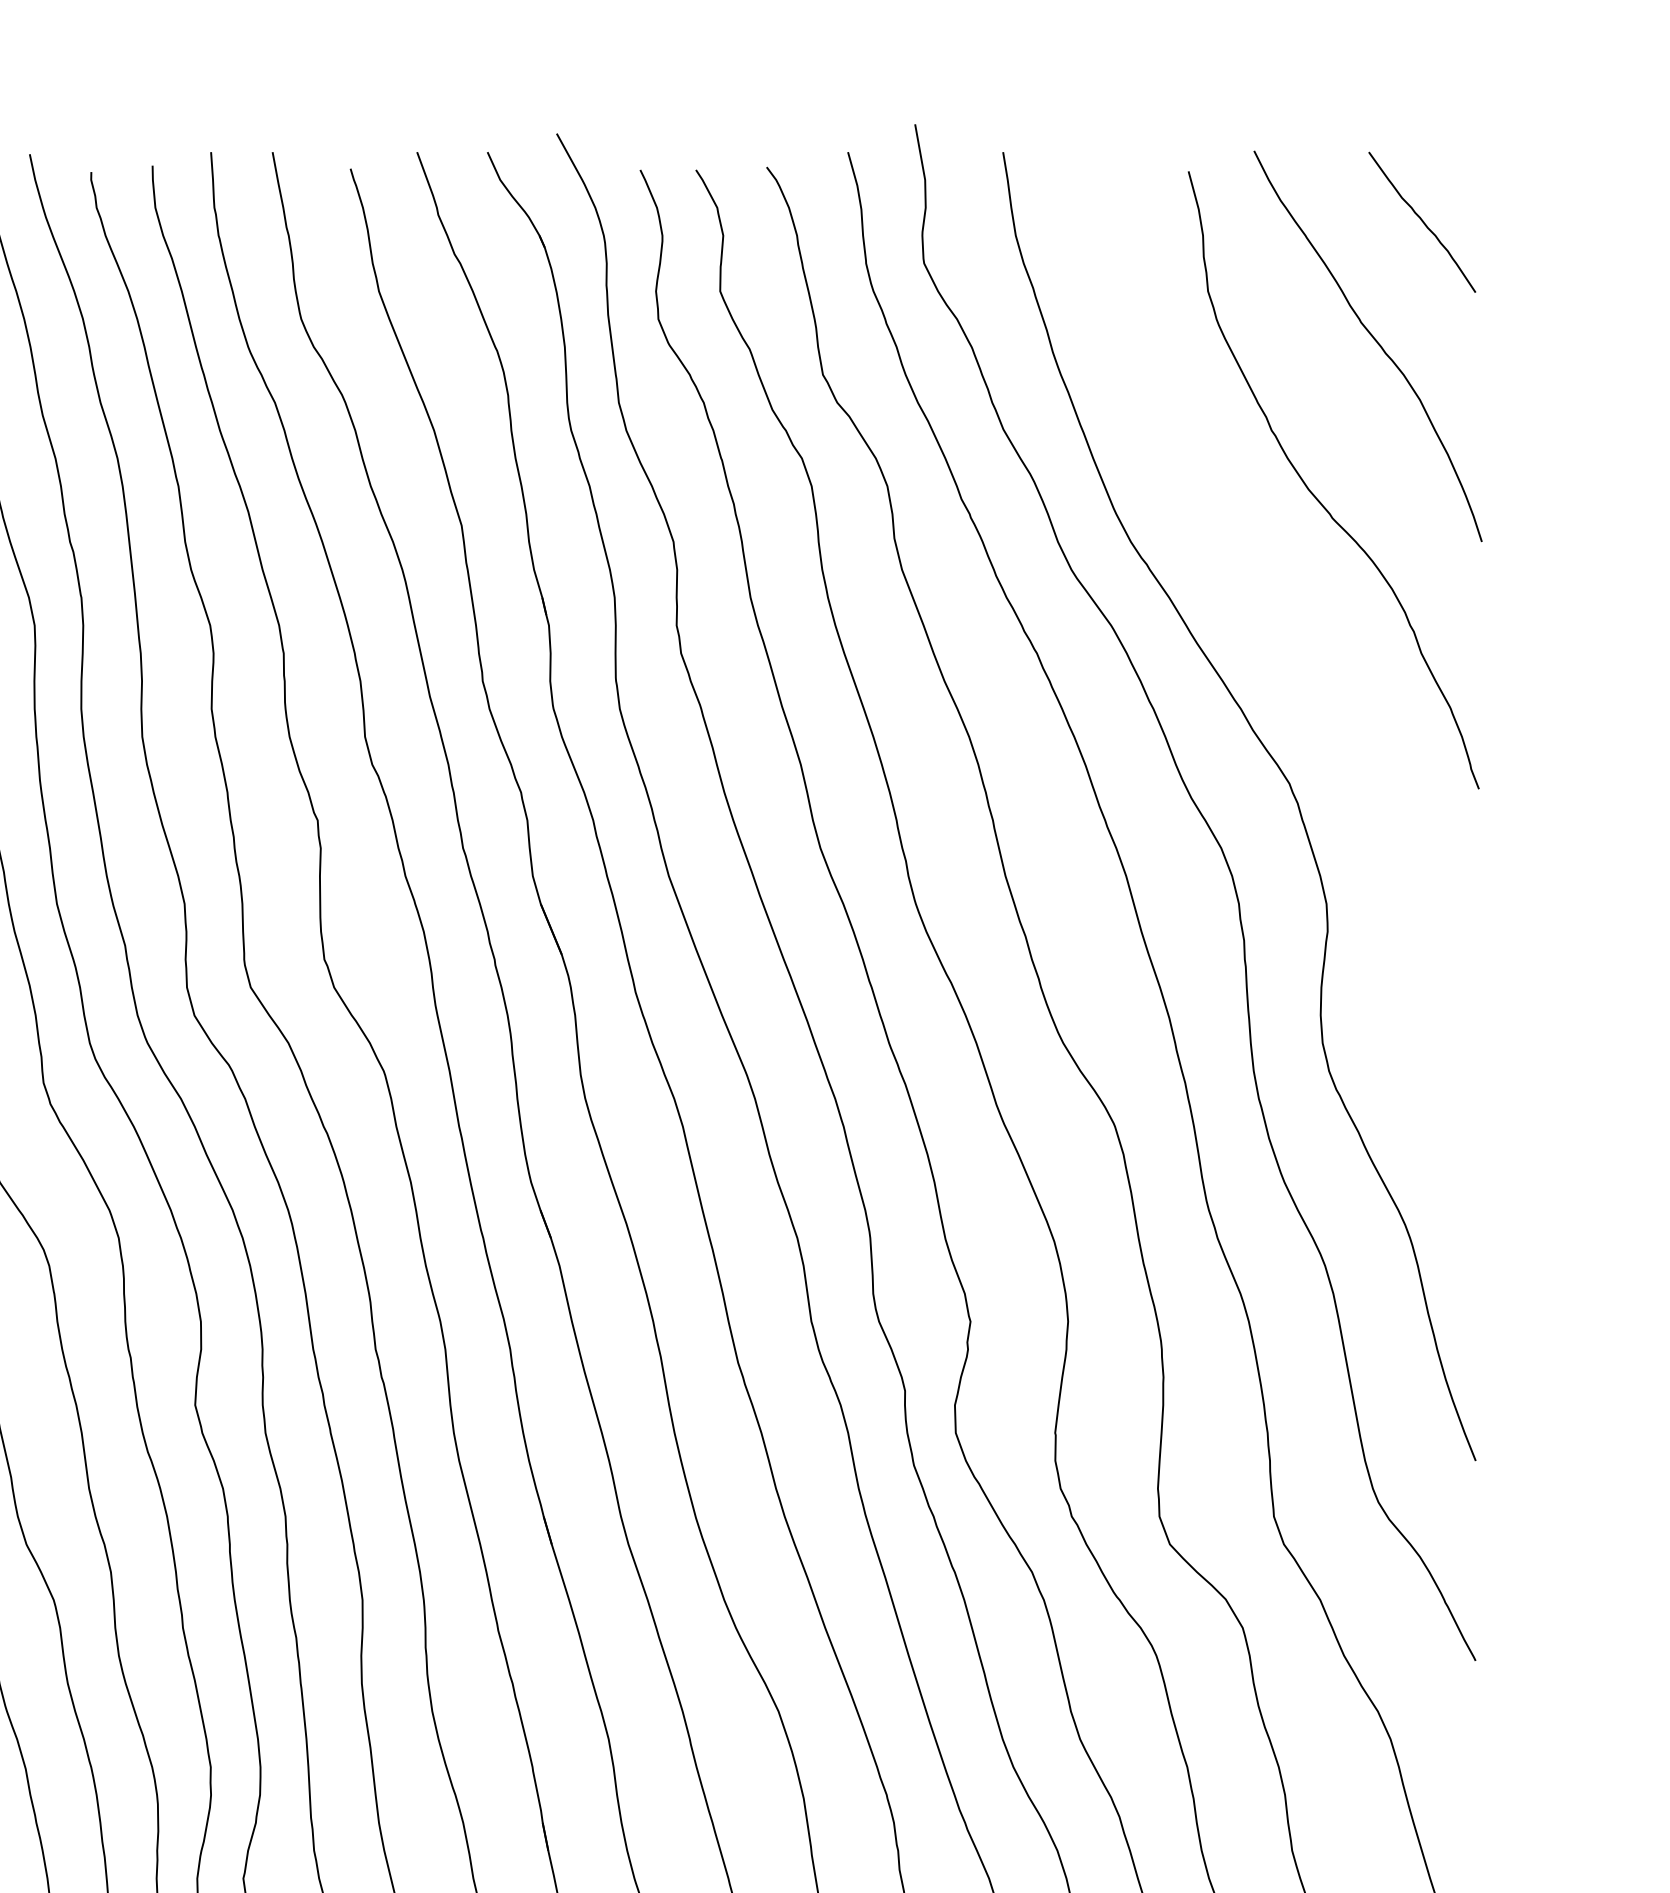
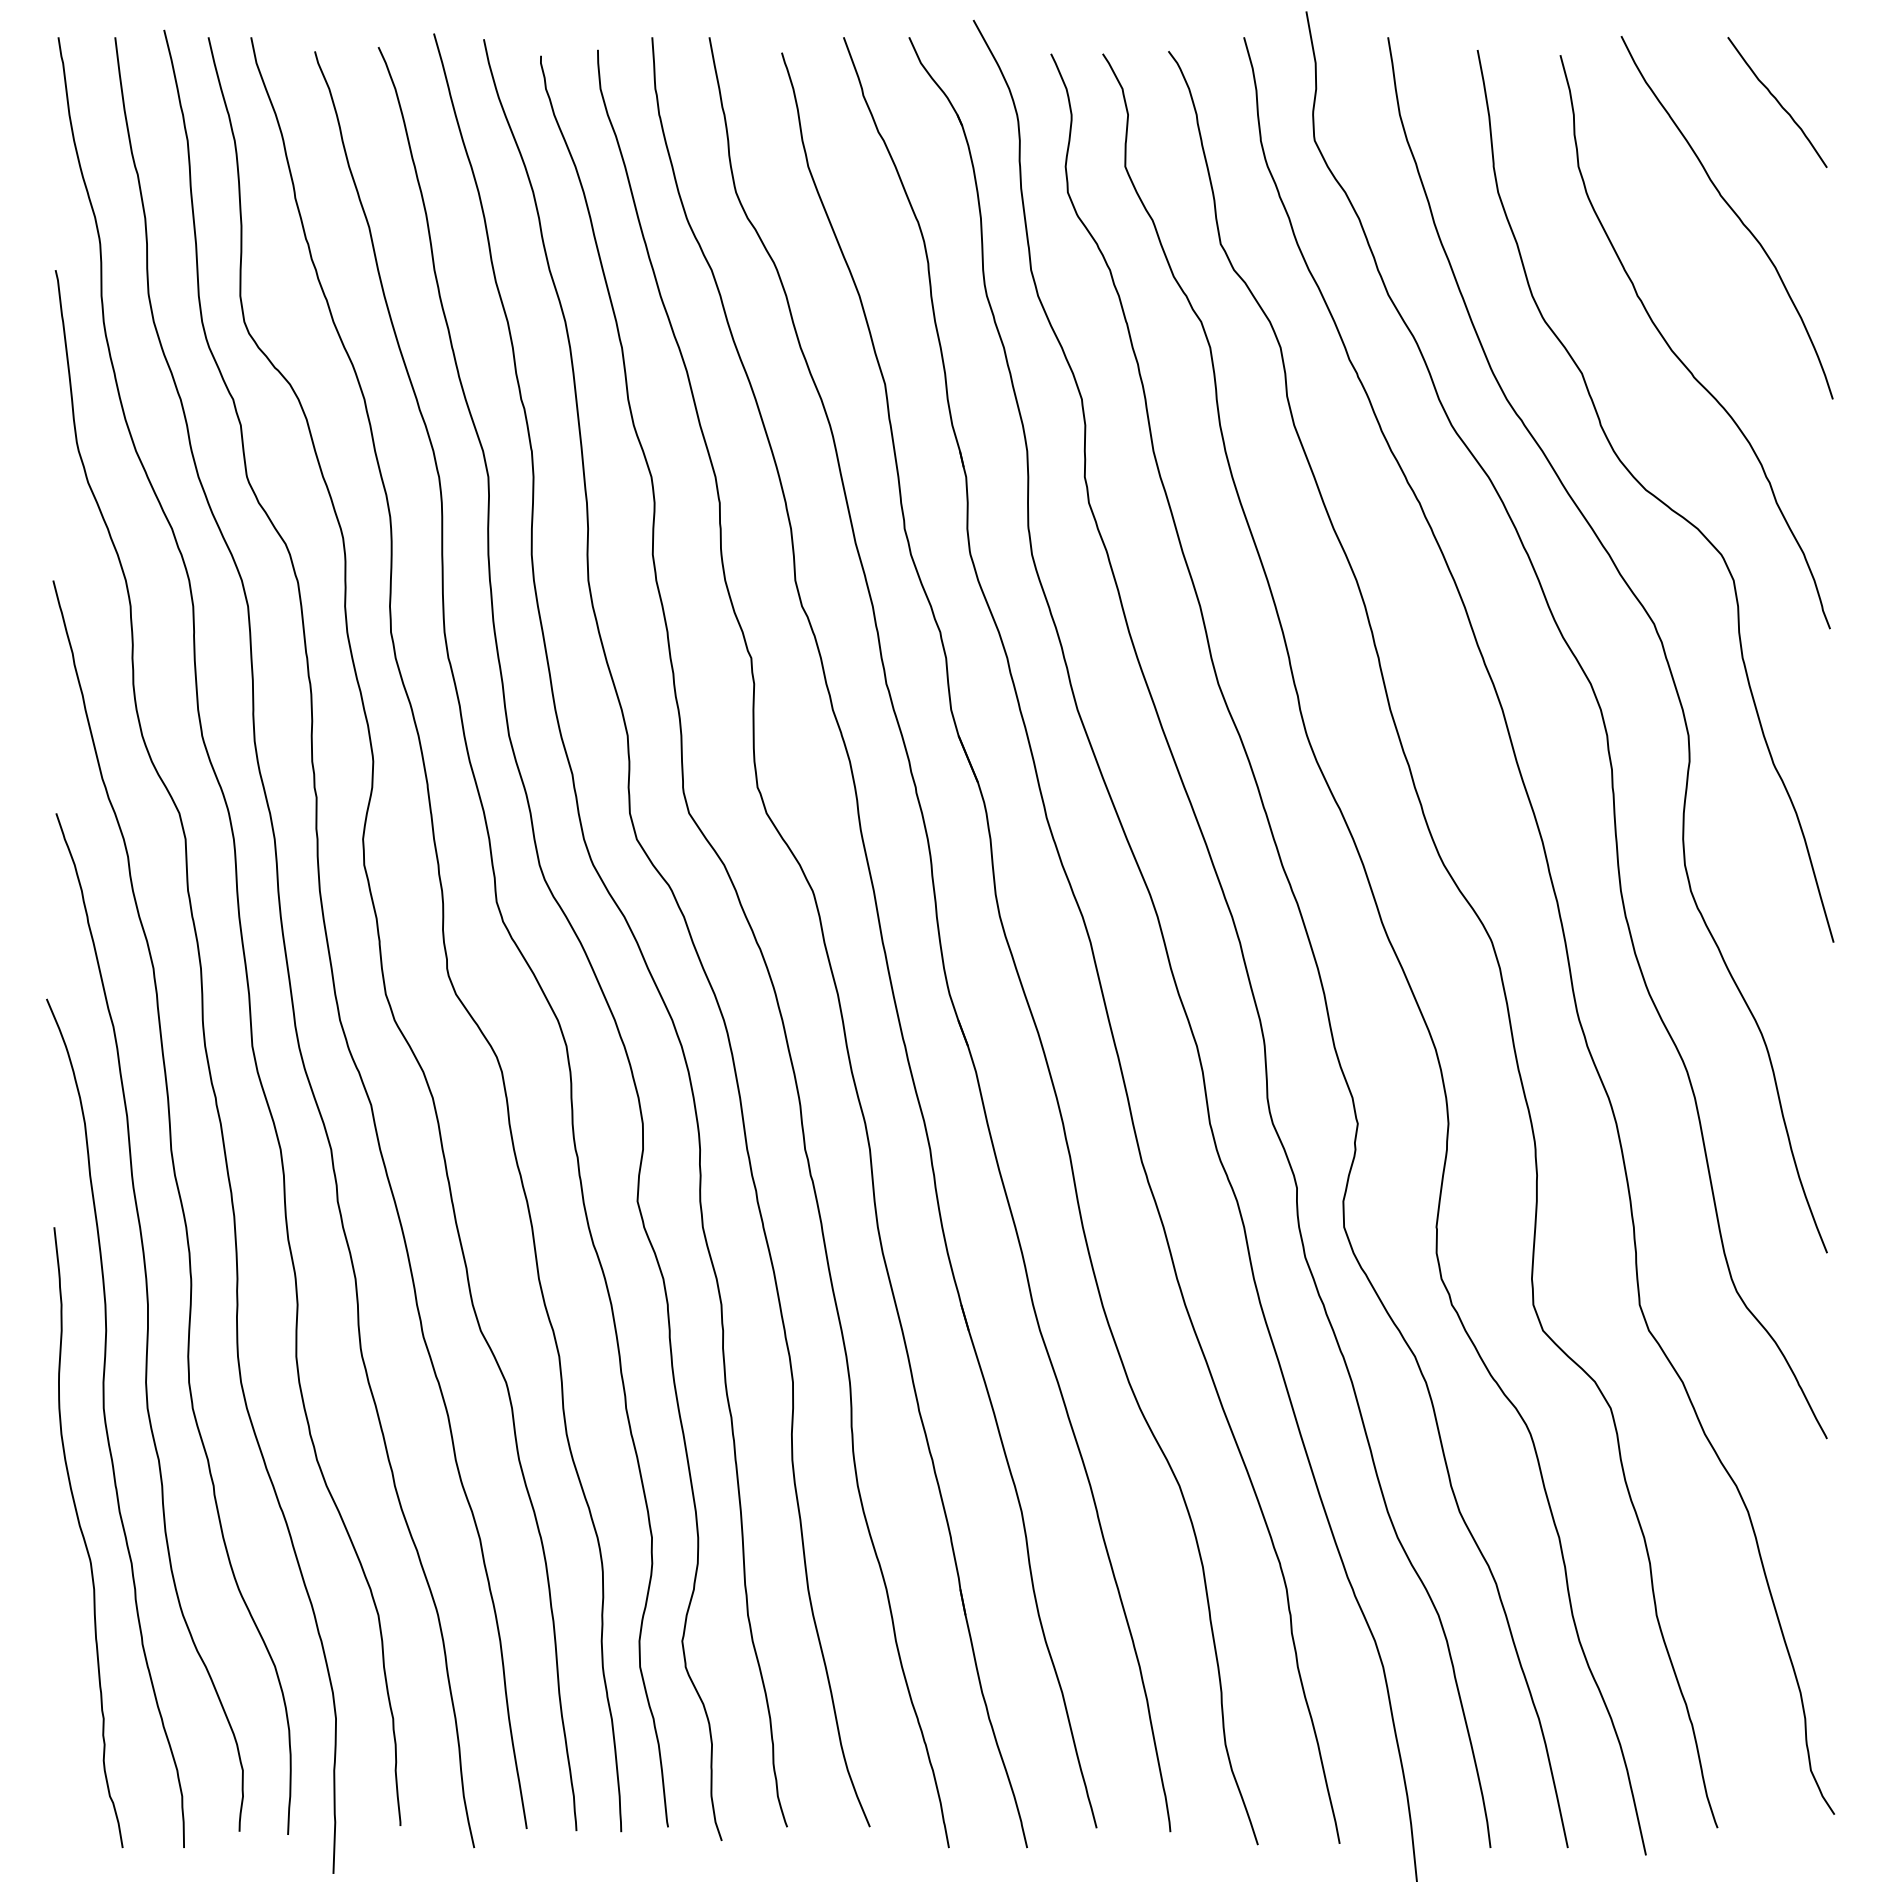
curve: (1290, 646) -> (1655, 496), added

